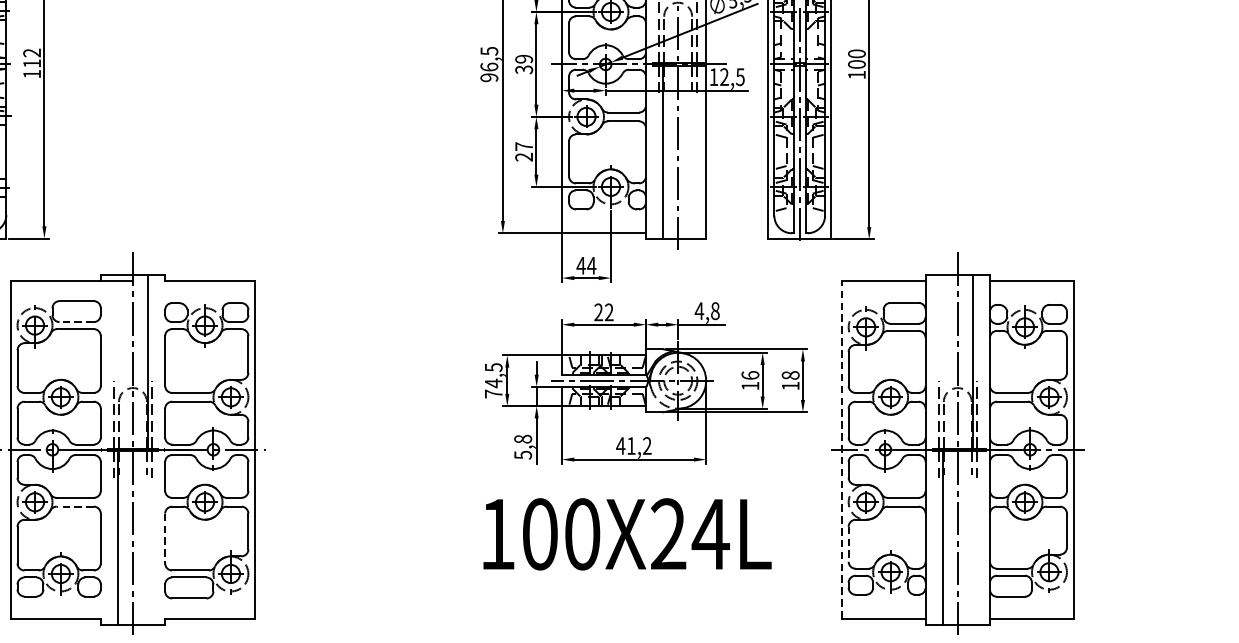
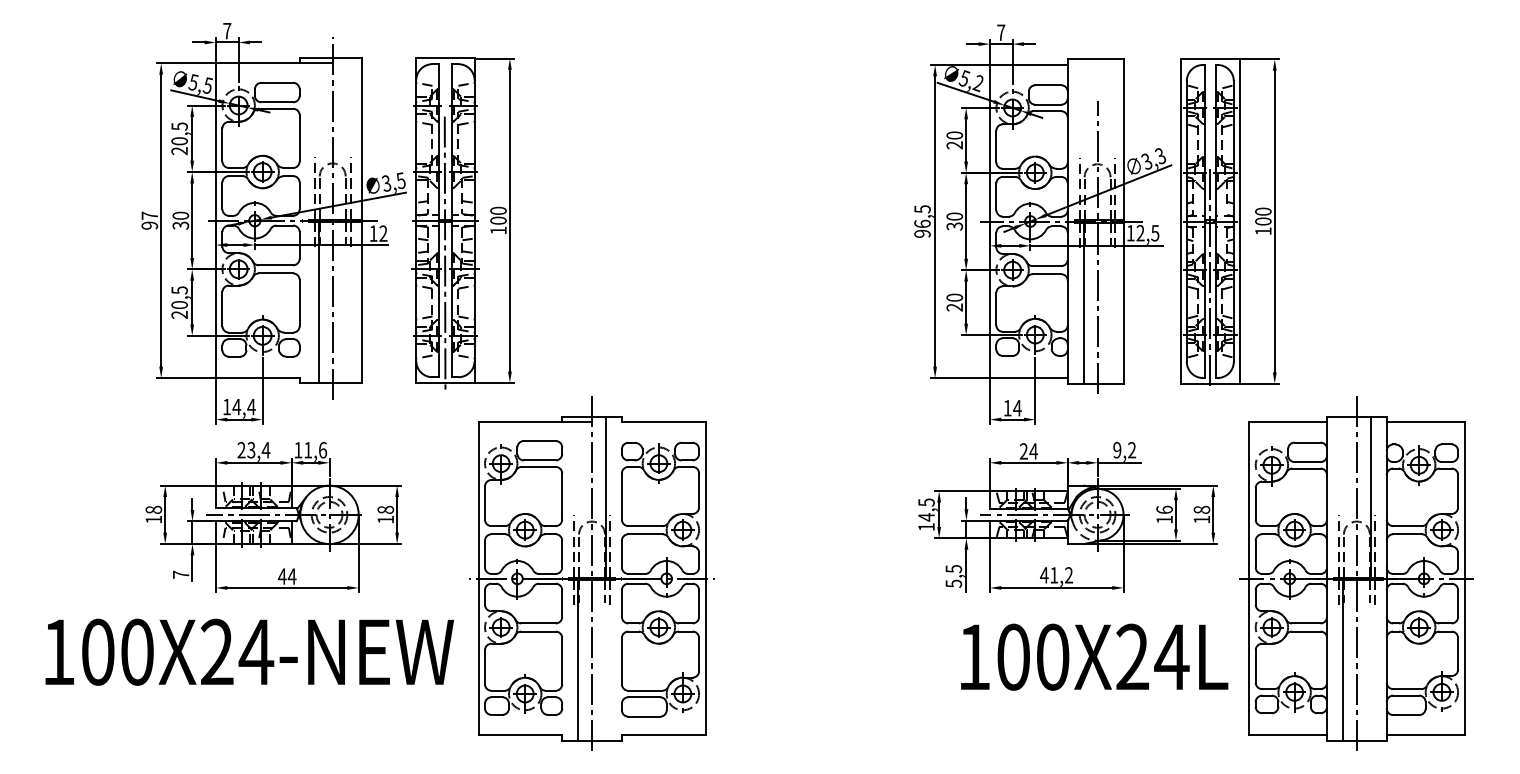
text: (32, 57) -> (498, 215), 112 -> 100
text: (523, 59) -> (954, 216), 39 -> 30
text: (523, 146) -> (954, 297), 27 -> 20
text: (581, 266) -> (1007, 408), 44 -> 14
text: (707, 311) -> (1124, 450), 4,8 -> 9,2
text: (609, 312) -> (1033, 451), 22 -> 24
line: (76, 322) -> (539, 460), dashed -> solid
text: (493, 394) -> (926, 527), 74,5 -> 14,5
text: (522, 439) -> (953, 569), 5,8 -> 5,5
line: (841, 449) -> (1249, 578), dashed -> solid
line: (75, 506) -> (538, 631), dashed -> solid
text: (627, 533) -> (1094, 656), moved
line: (164, 538) -> (621, 661), dashed -> solid
line: (848, 544) -> (1255, 666), dashed -> solid

